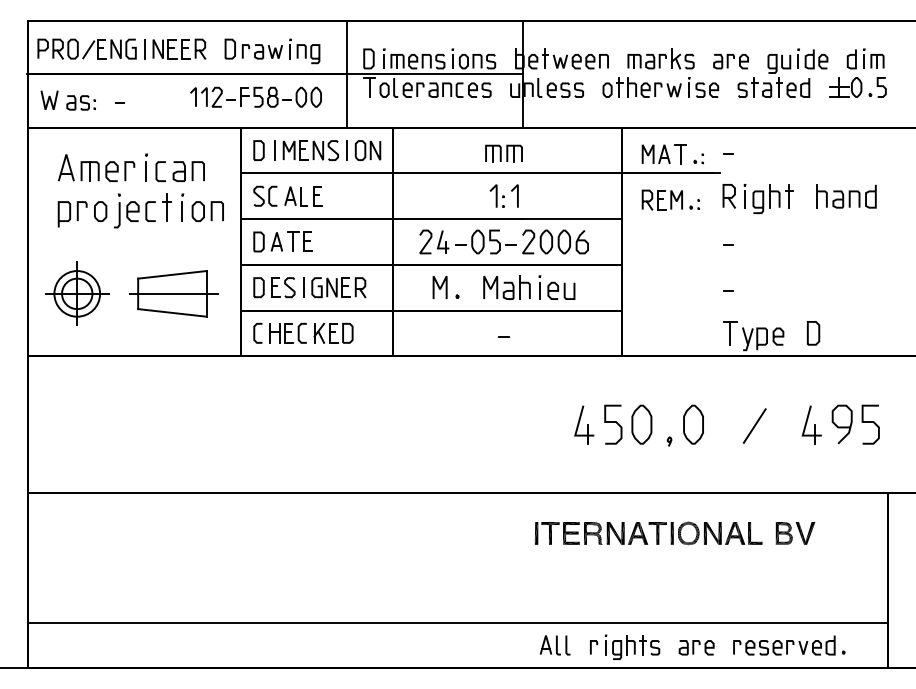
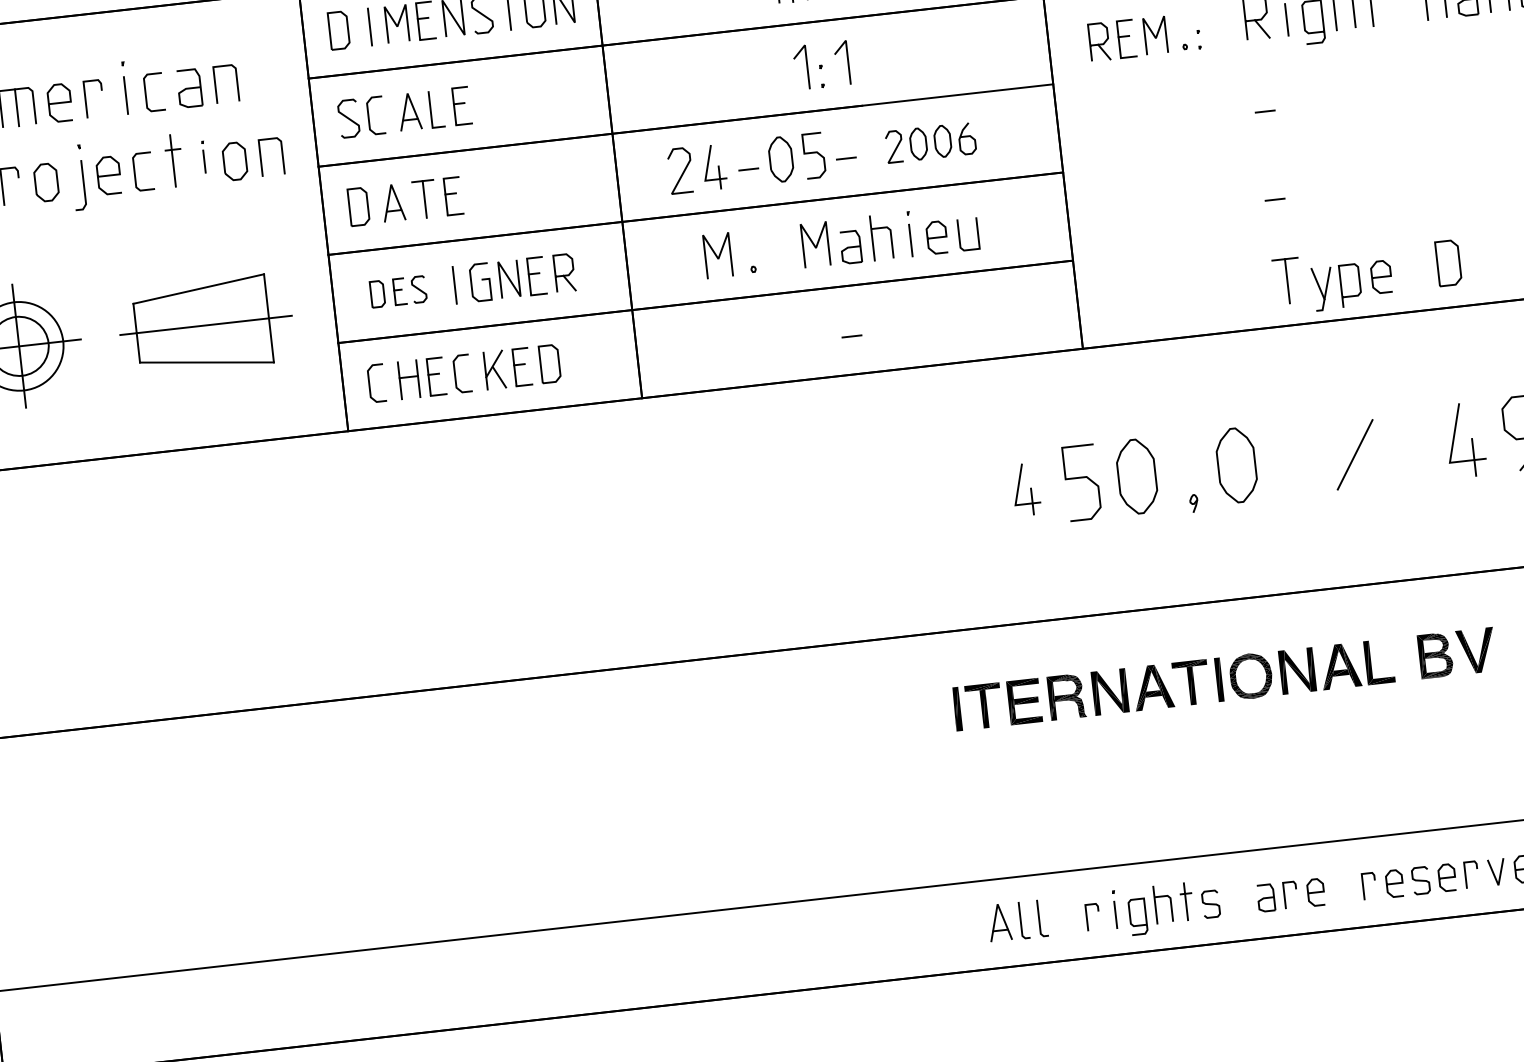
part: (182, 207) -> (203, 156), size x0.6
part: (555, 241) -> (930, 141), size x0.7
part: (274, 287) -> (398, 291), size x0.7
part: (584, 424) -> (1026, 488), size x0.7

